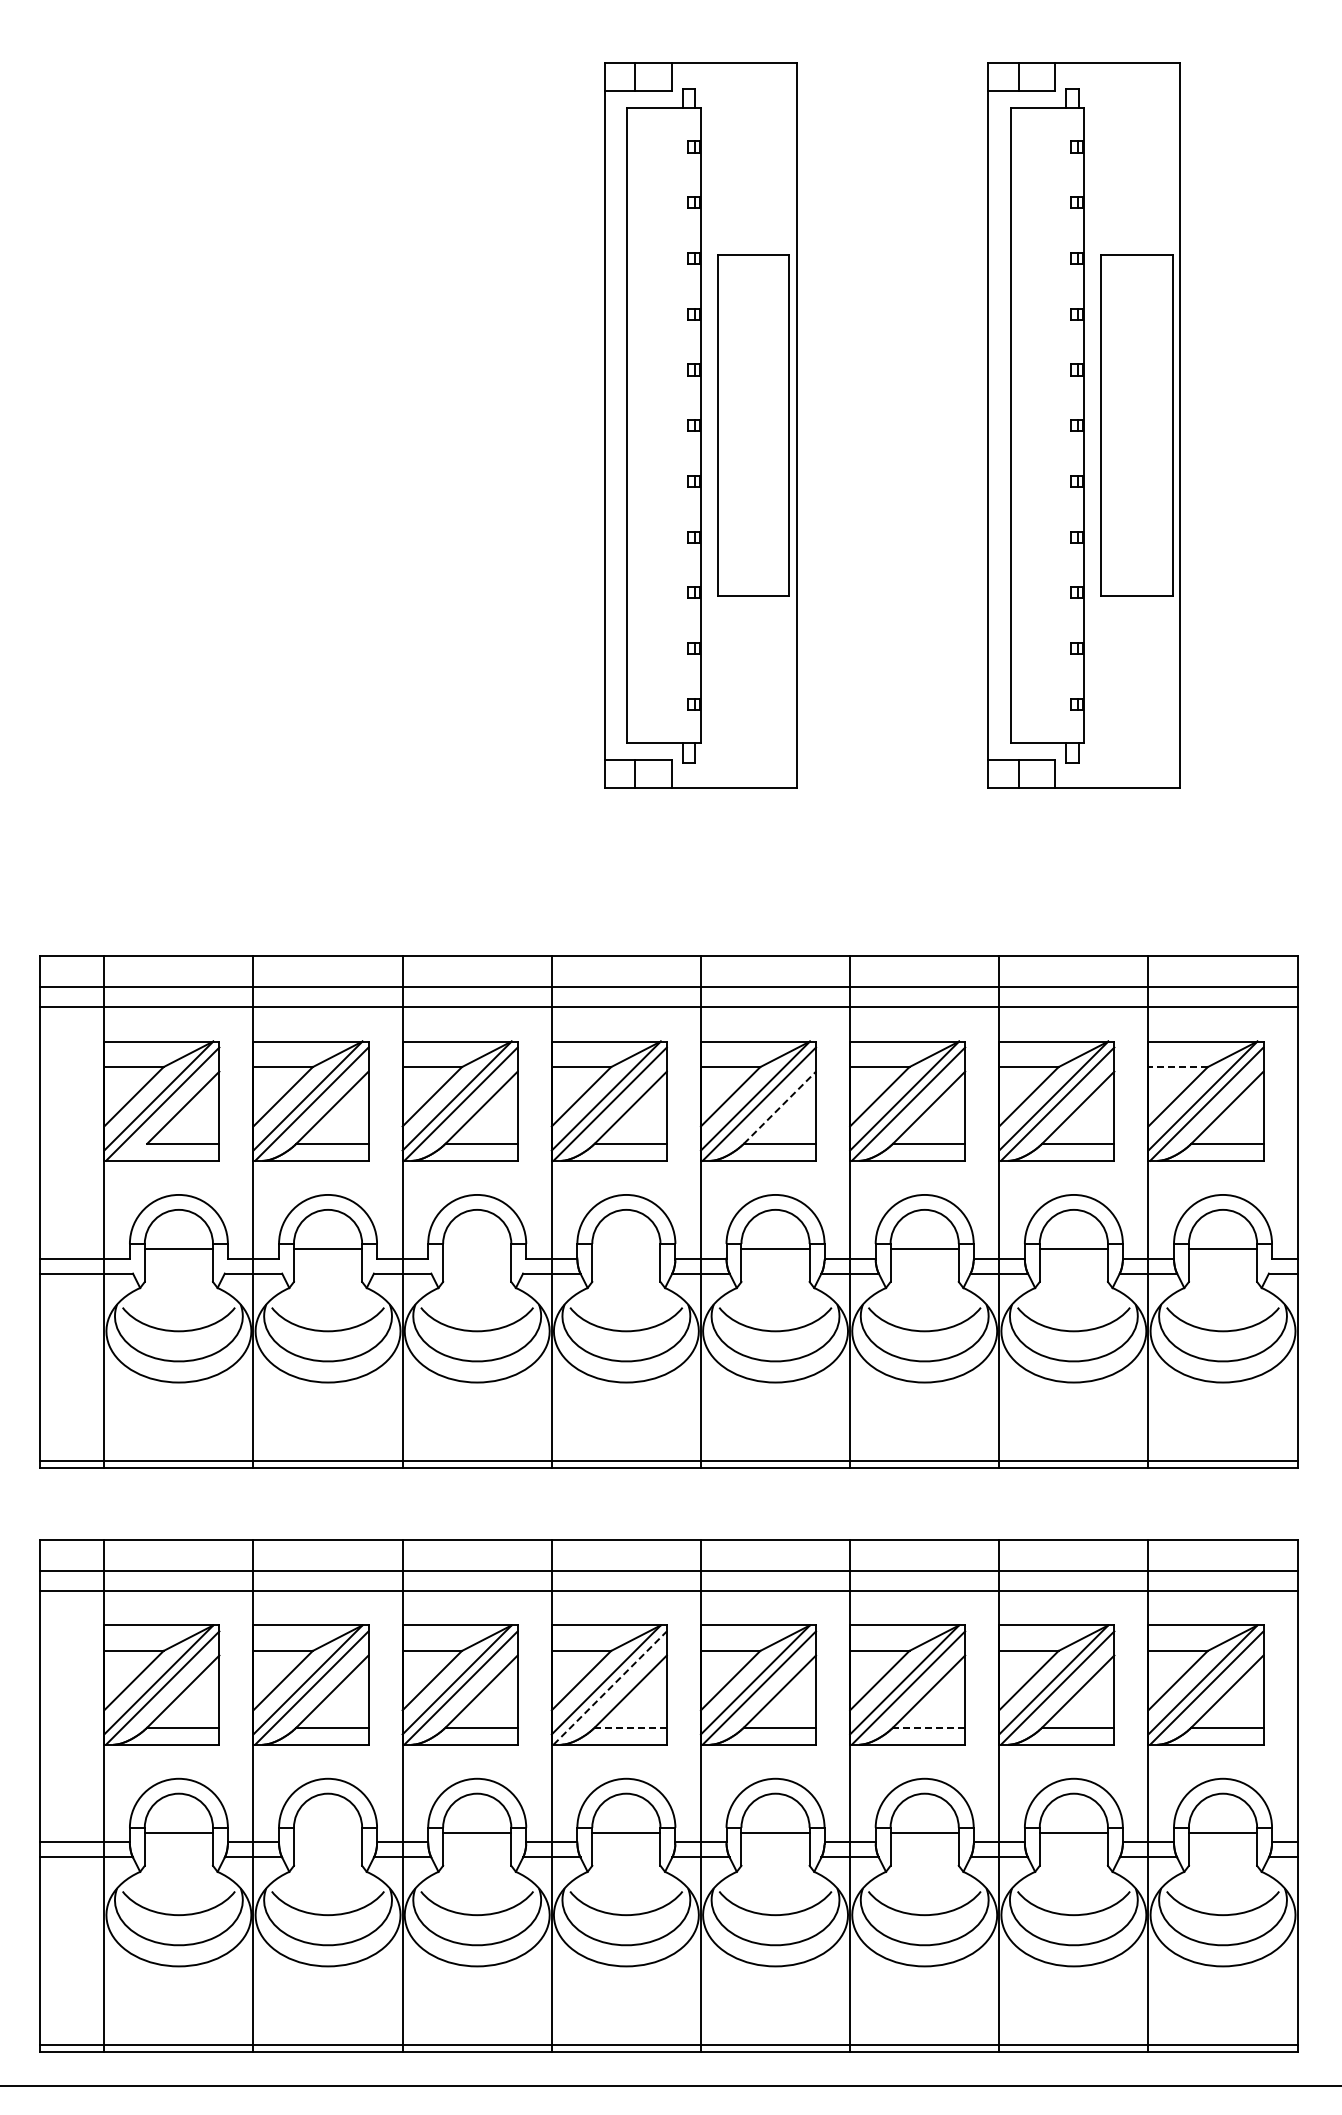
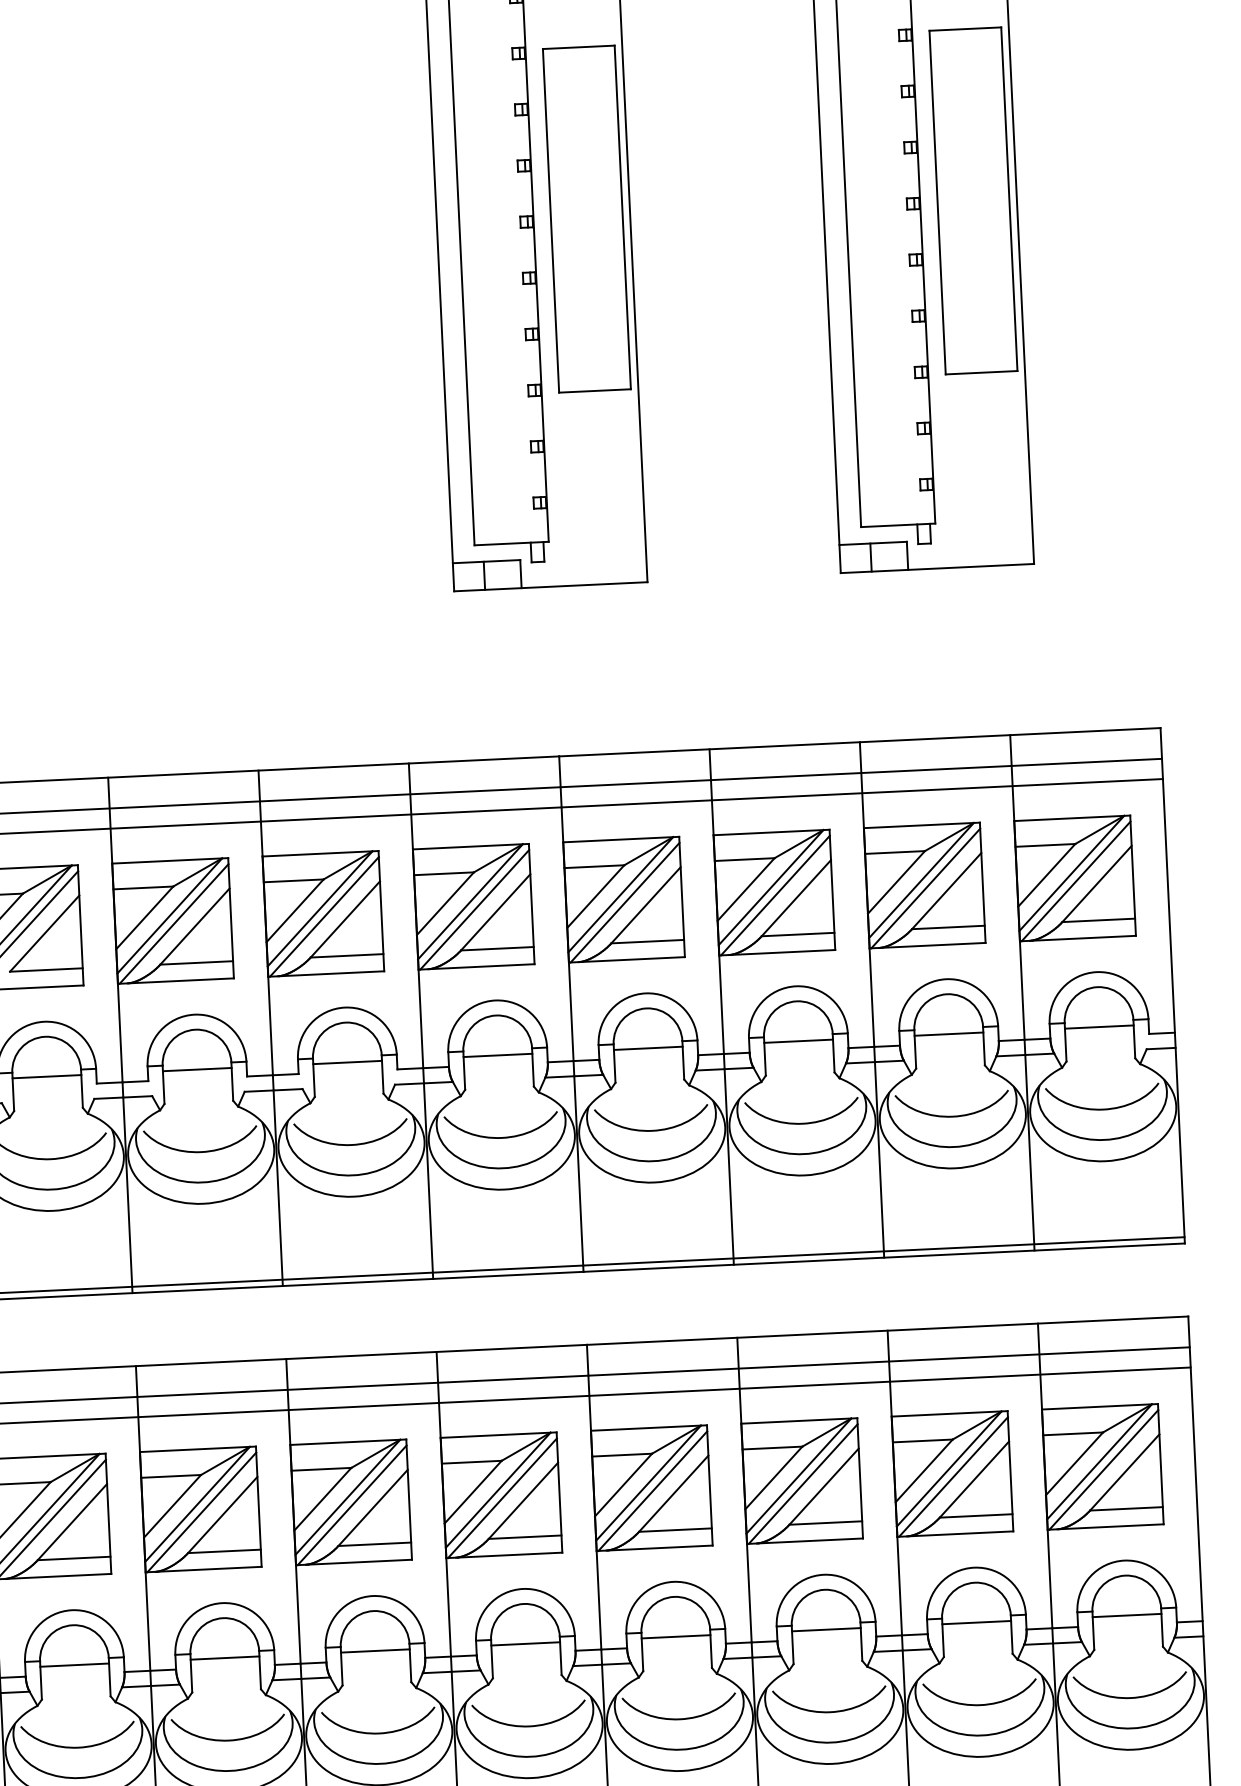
line: (1178, 1067) -> (1045, 845), dashed -> solid
line: (780, 1107) -> (646, 905), dashed -> solid
line: (477, 1249) -> (347, 1062), added
line: (626, 1249) -> (498, 1055), added
line: (610, 1687) -> (502, 1497), dashed -> solid
line: (630, 1727) -> (524, 1537), dashed -> solid
line: (928, 1727) -> (825, 1522), dashed -> solid
line: (327, 1833) -> (224, 1658), added

